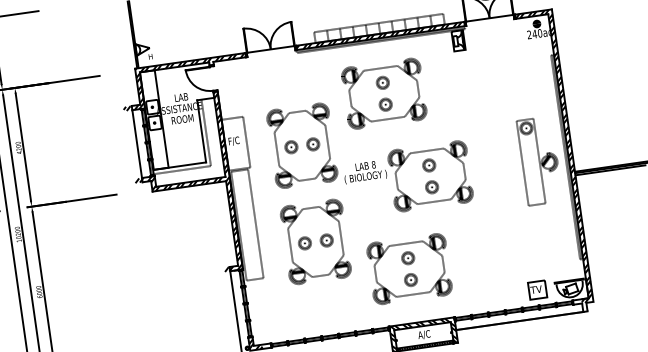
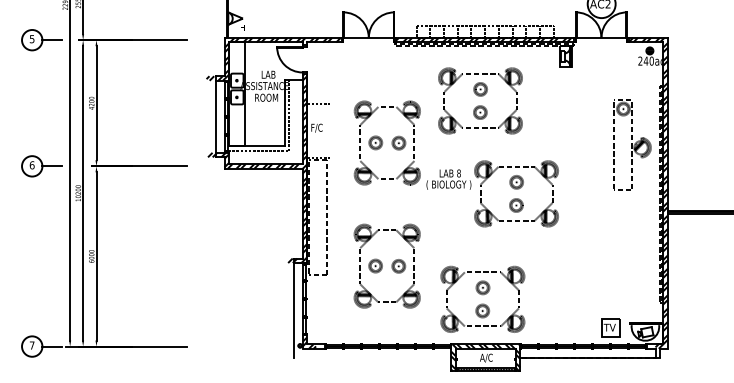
line: (247, 142) -> (330, 131), removed
part: (539, 160) -> (632, 144), moved
part: (315, 241) -> (386, 265), moved
part: (409, 268) -> (482, 298), moved

